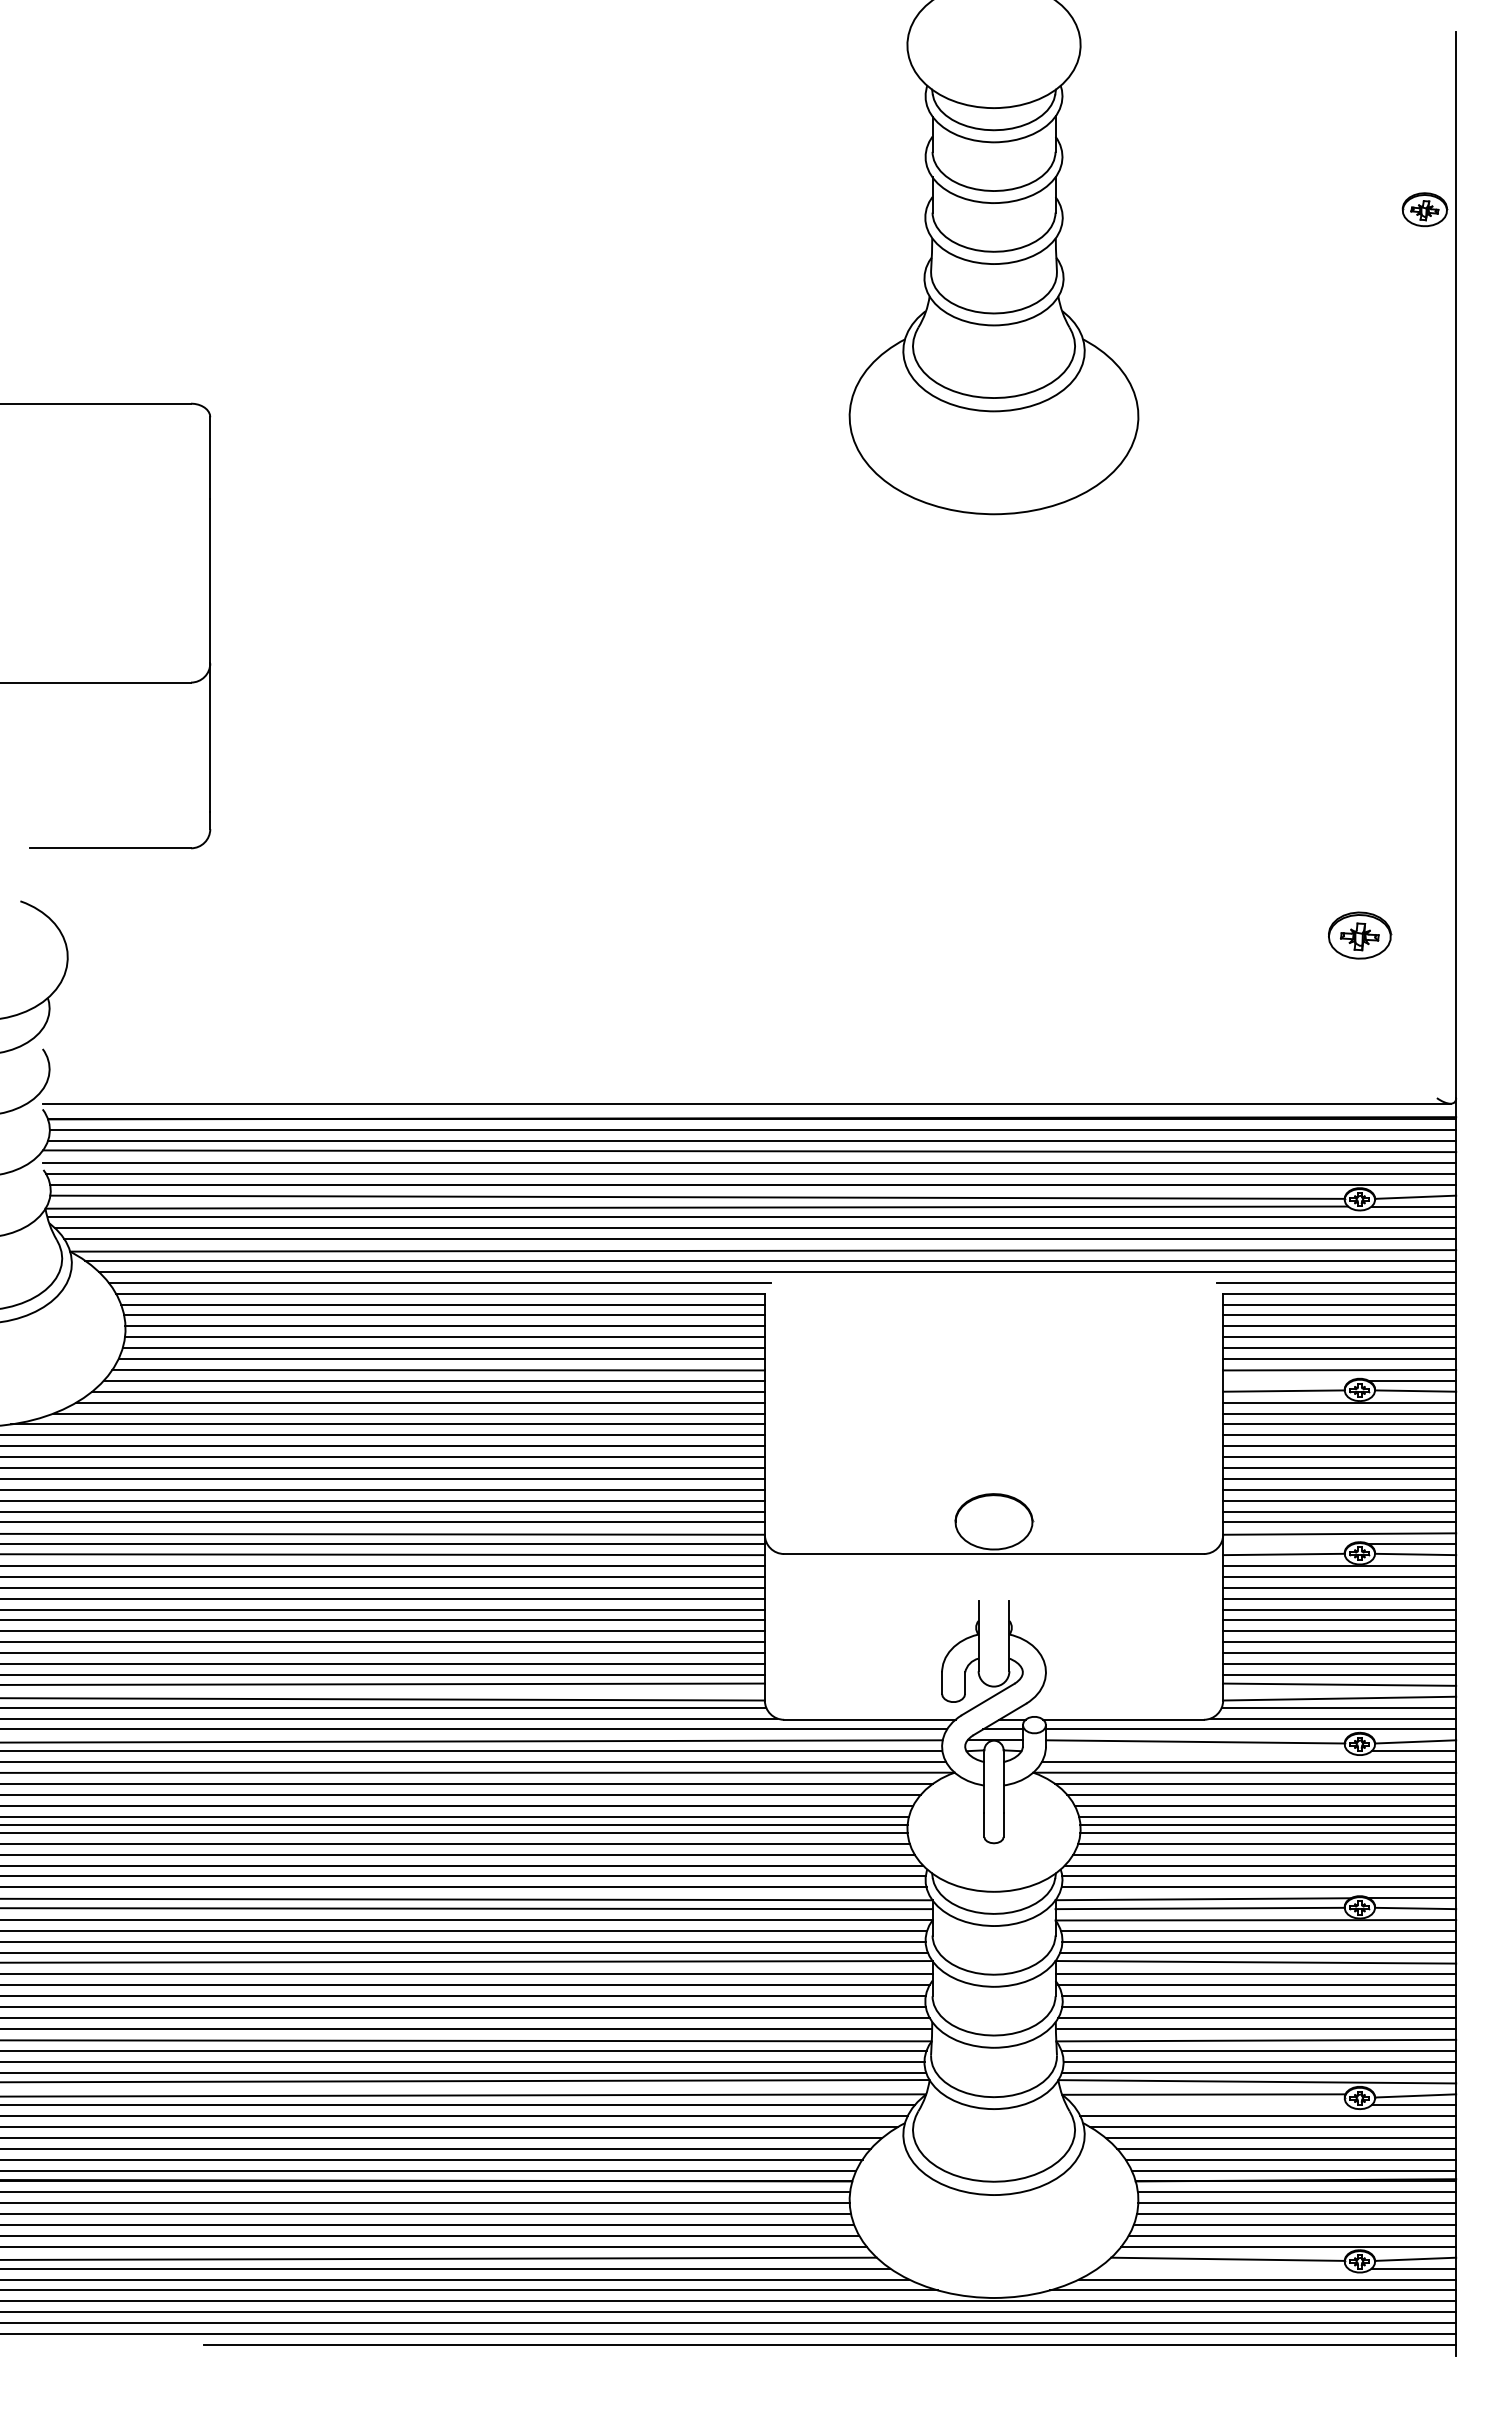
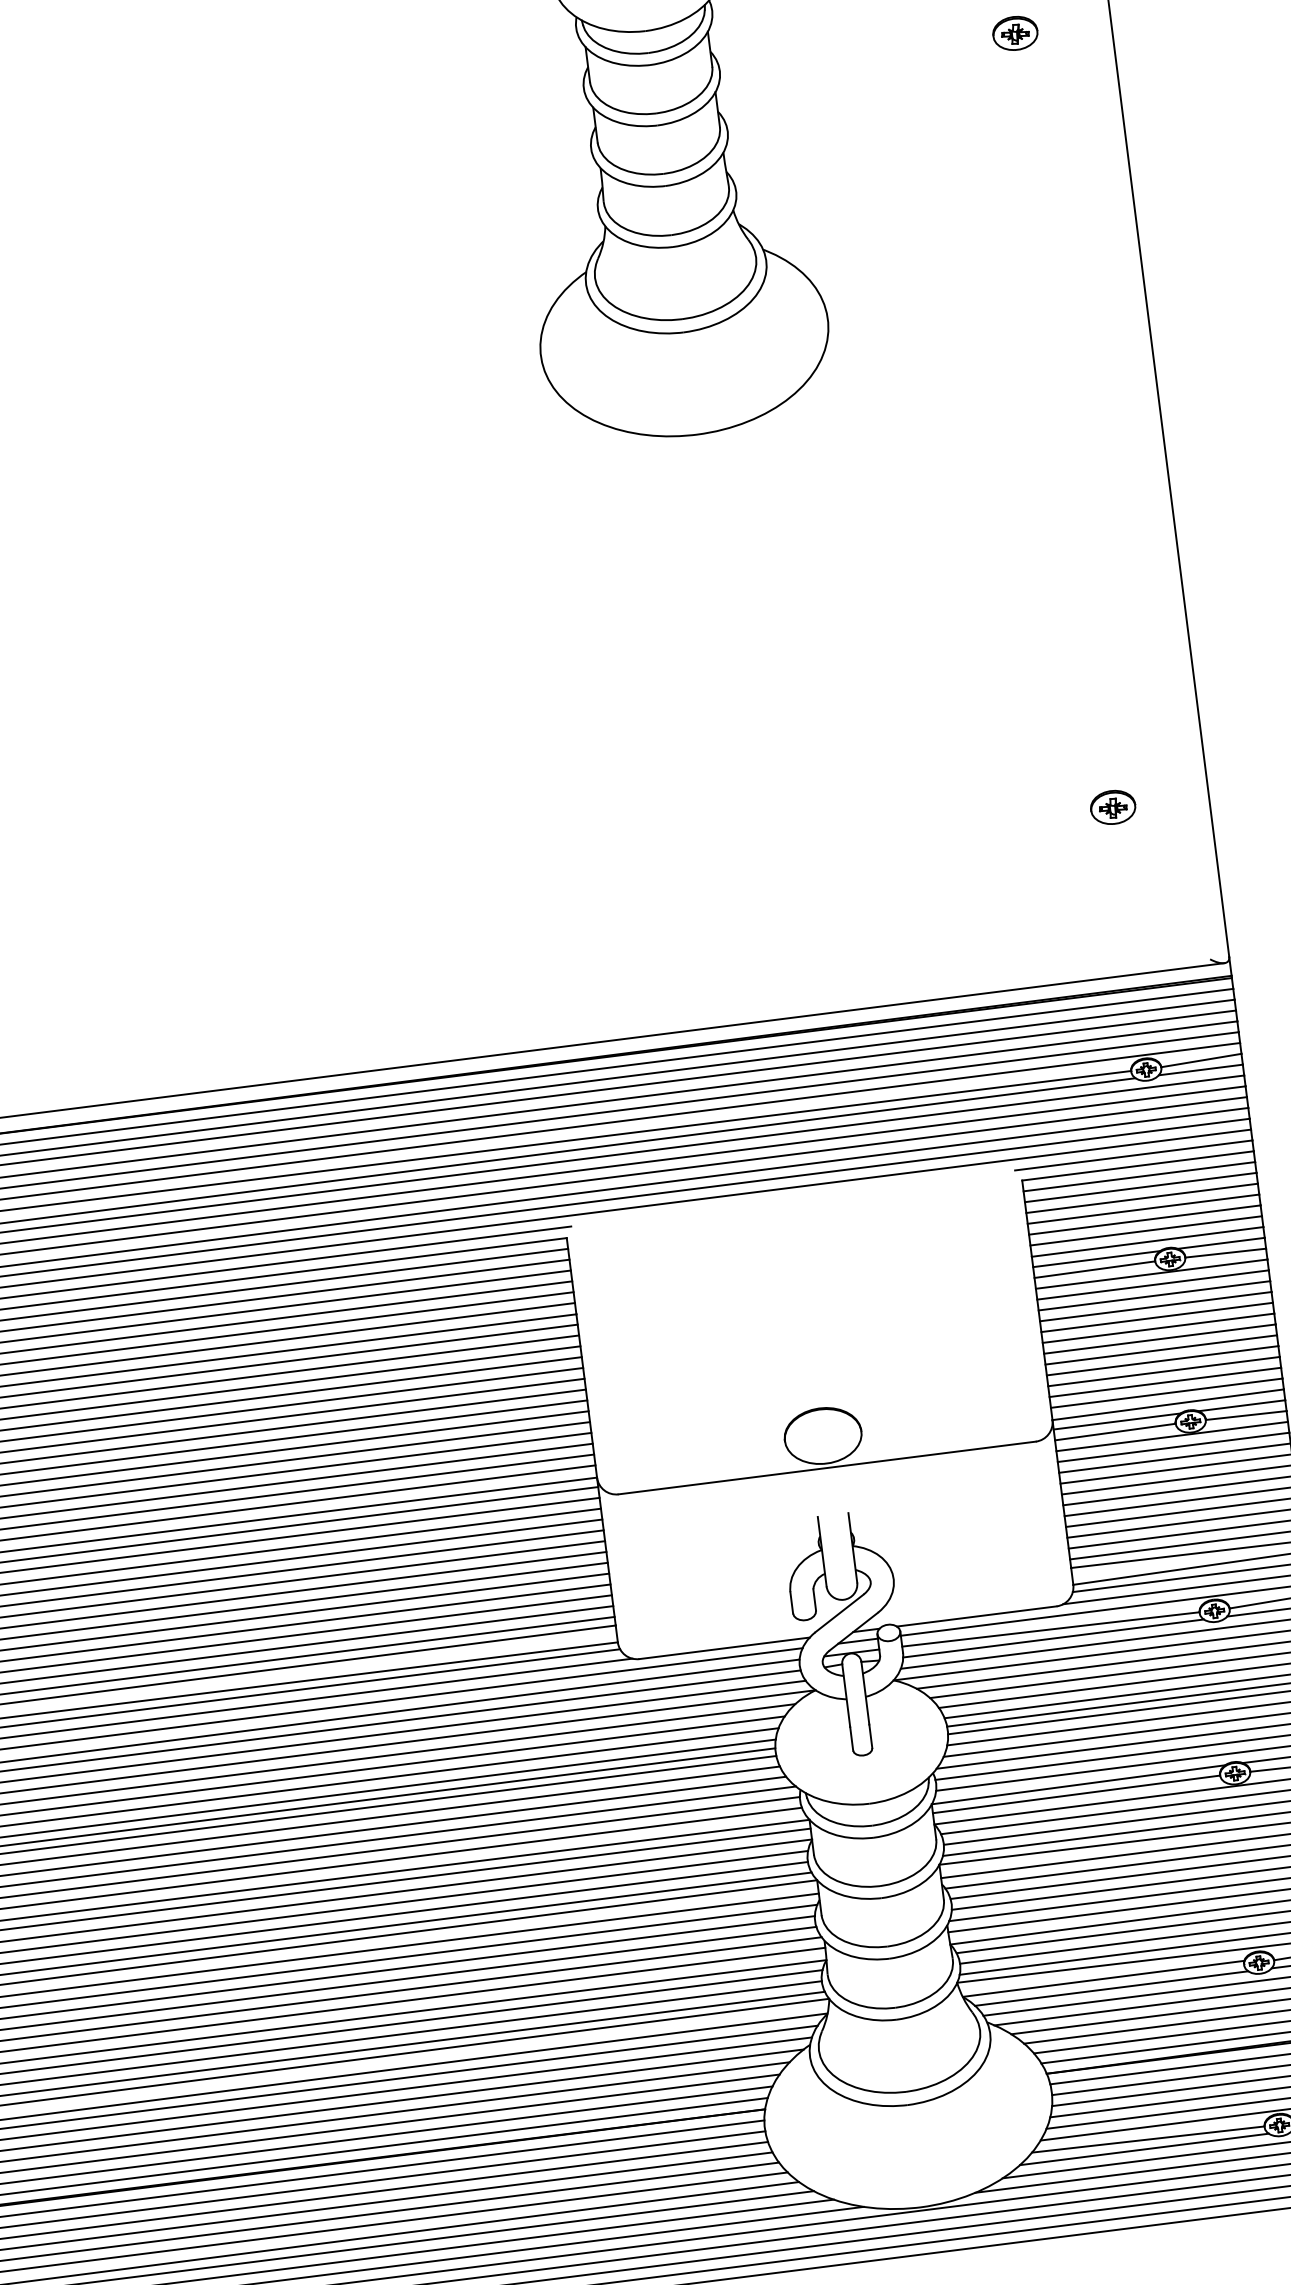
part: (1424, 209) -> (1014, 33), moved
part: (1359, 935) -> (1112, 807), size x0.71
line: (1286, 1380) -> (1096, 1258), added
line: (1286, 1544) -> (1116, 1421), added
line: (1196, 1751) -> (1053, 1638), added
line: (1210, 2105) -> (1111, 1988), added
line: (1222, 2268) -> (1143, 2149), added

